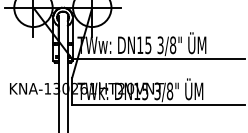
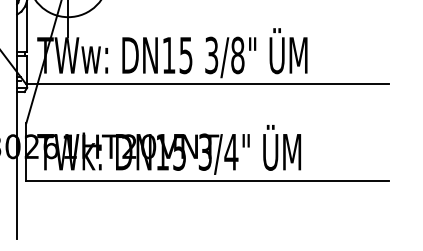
text: (169, 91) -> (230, 152), 3/8" -> 3/4"

